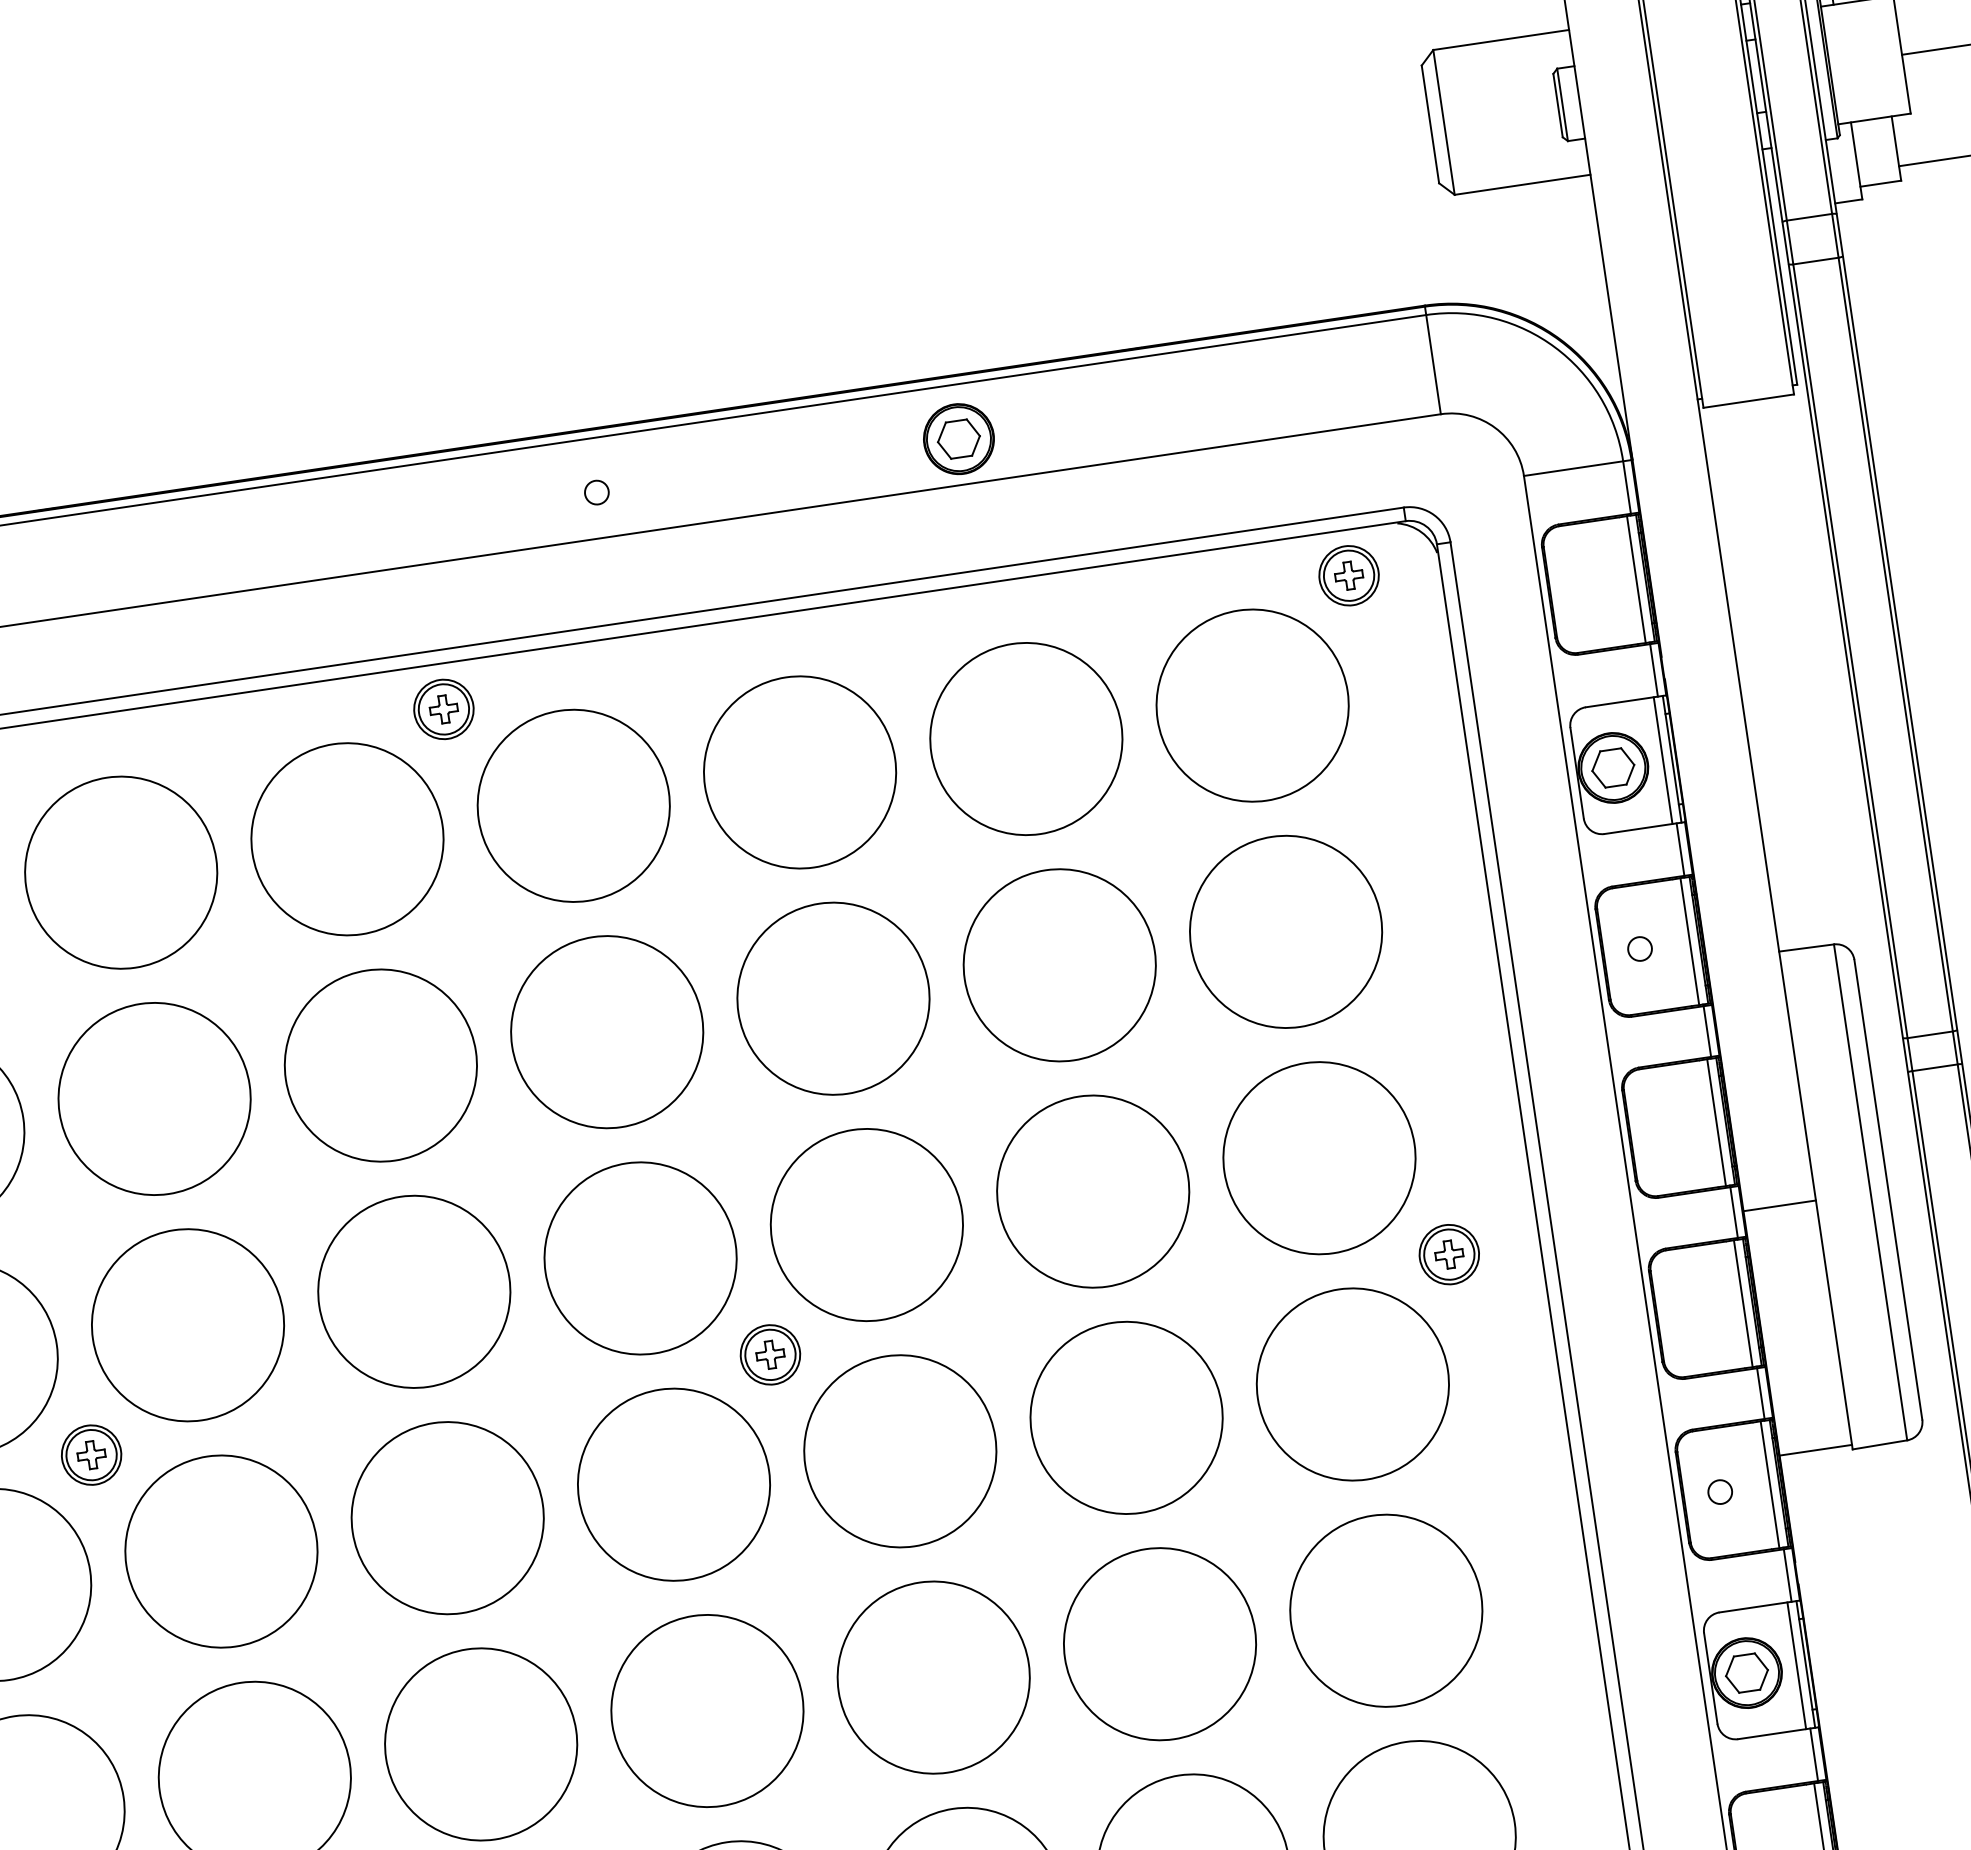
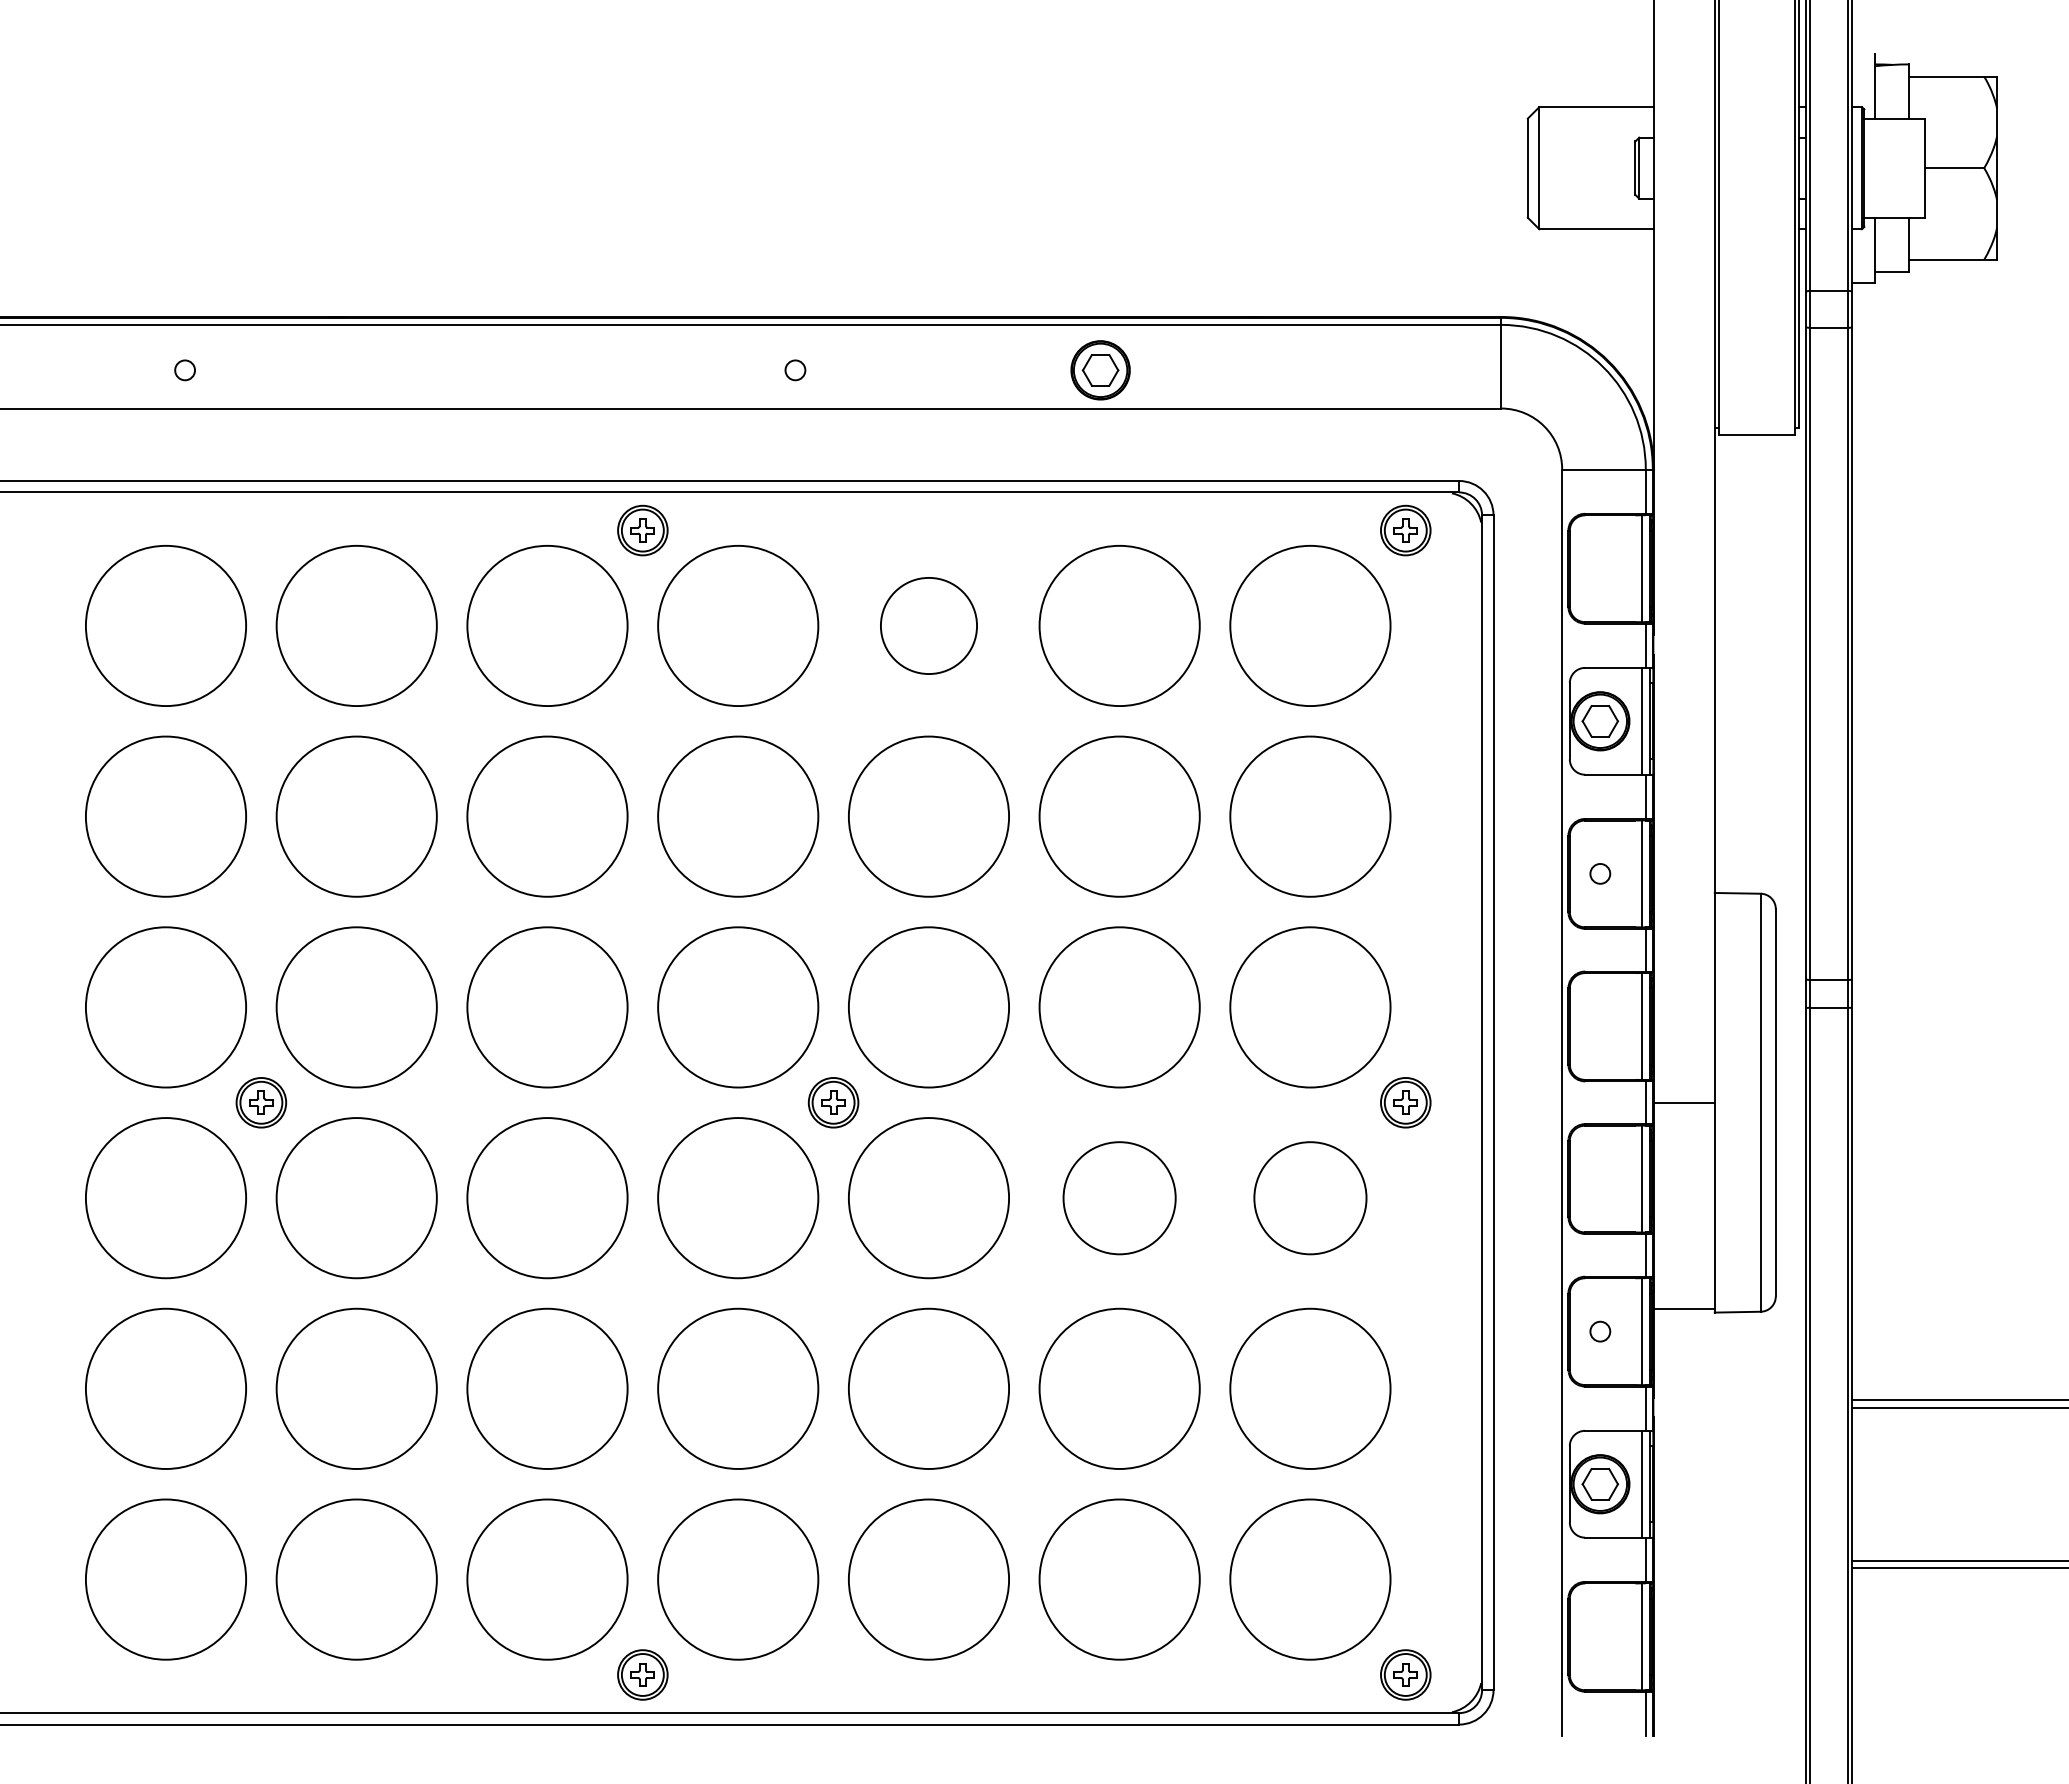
circle: (799, 771) -> (928, 625), size x0.6
circle: (1353, 1384) -> (1310, 1198), size x0.7
circle: (1126, 1418) -> (1119, 1198), size x0.7

